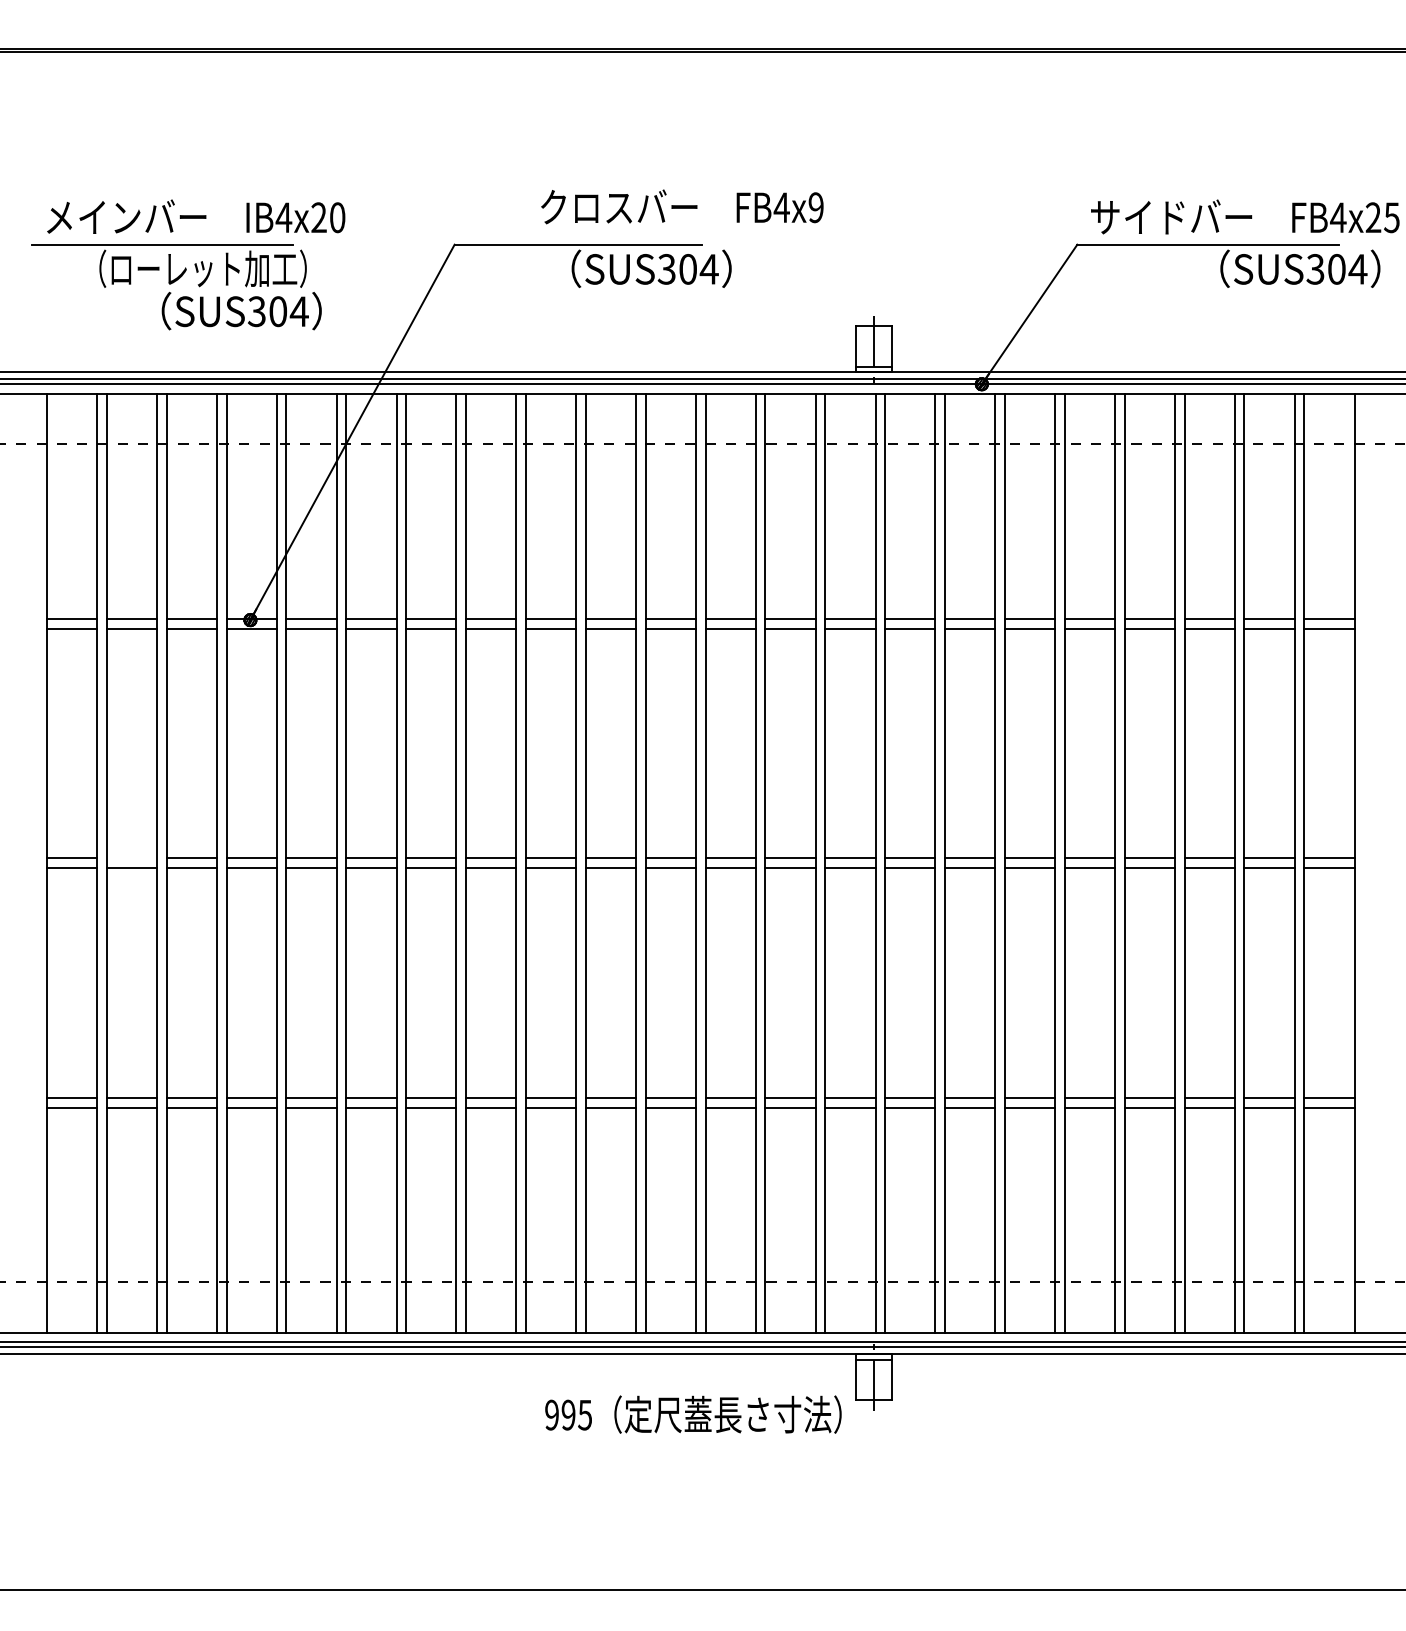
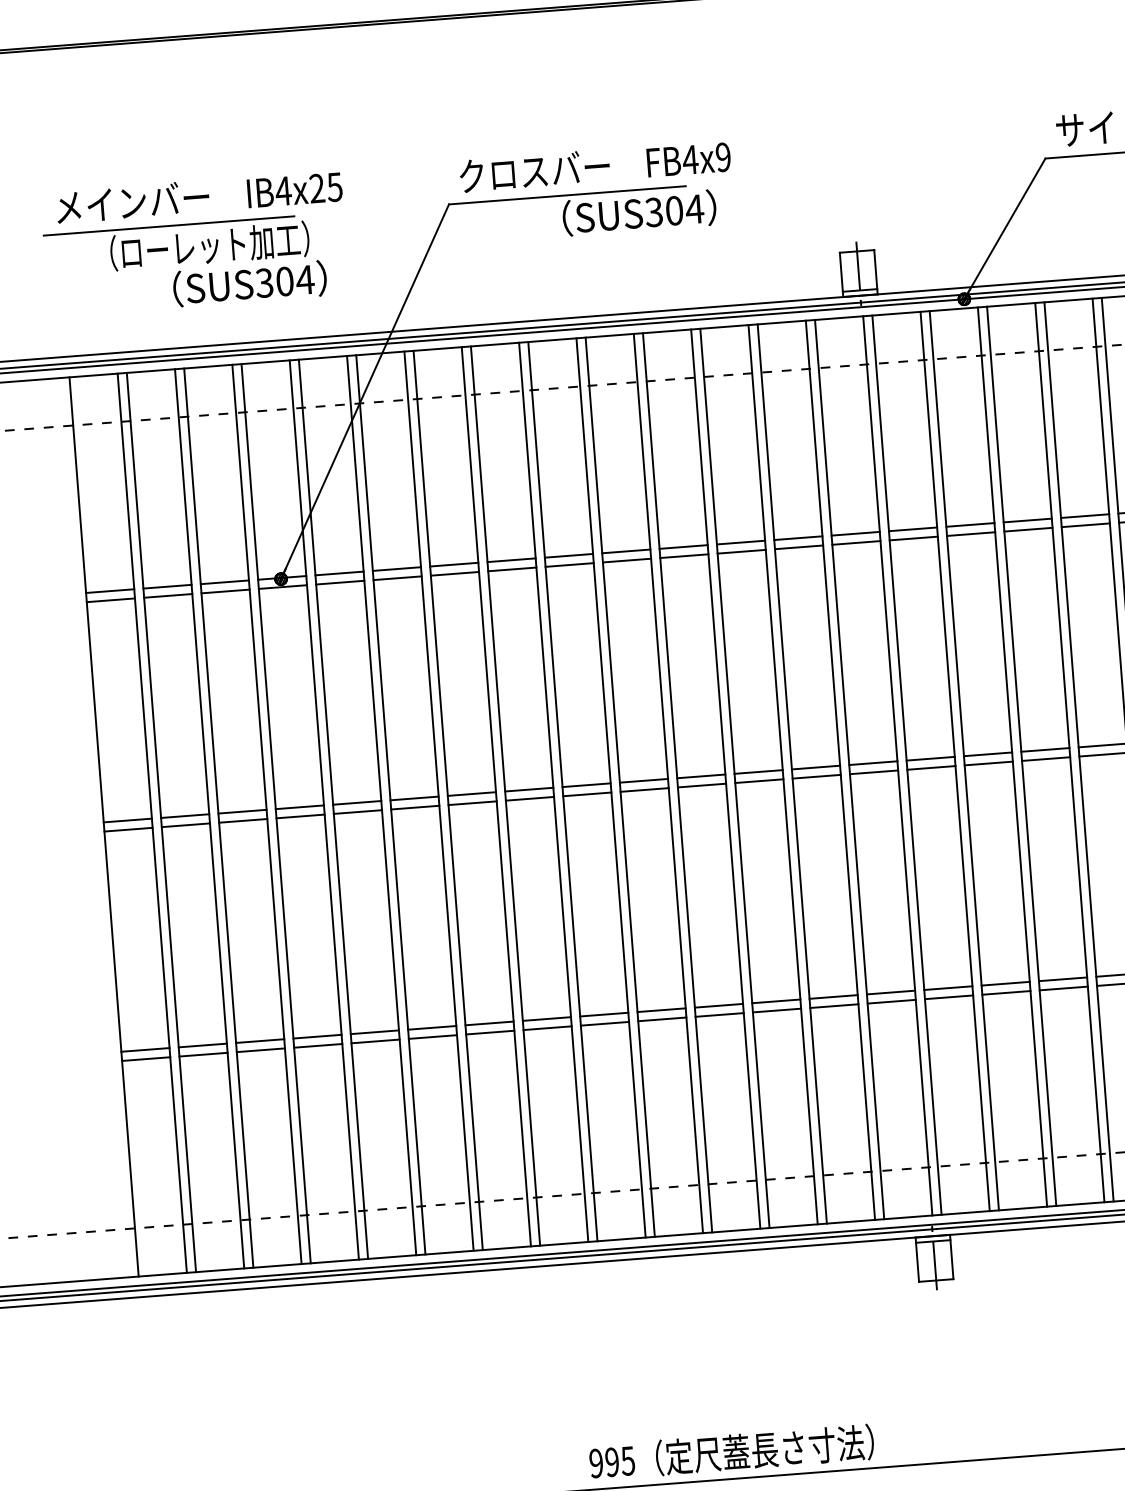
text: (682, 206) -> (595, 166), moved
text: (337, 217) -> (334, 187), IB4x20 -> IB4x25
line: (131, 858) -> (184, 816), added
text: (693, 1414) -> (731, 1452), moved

